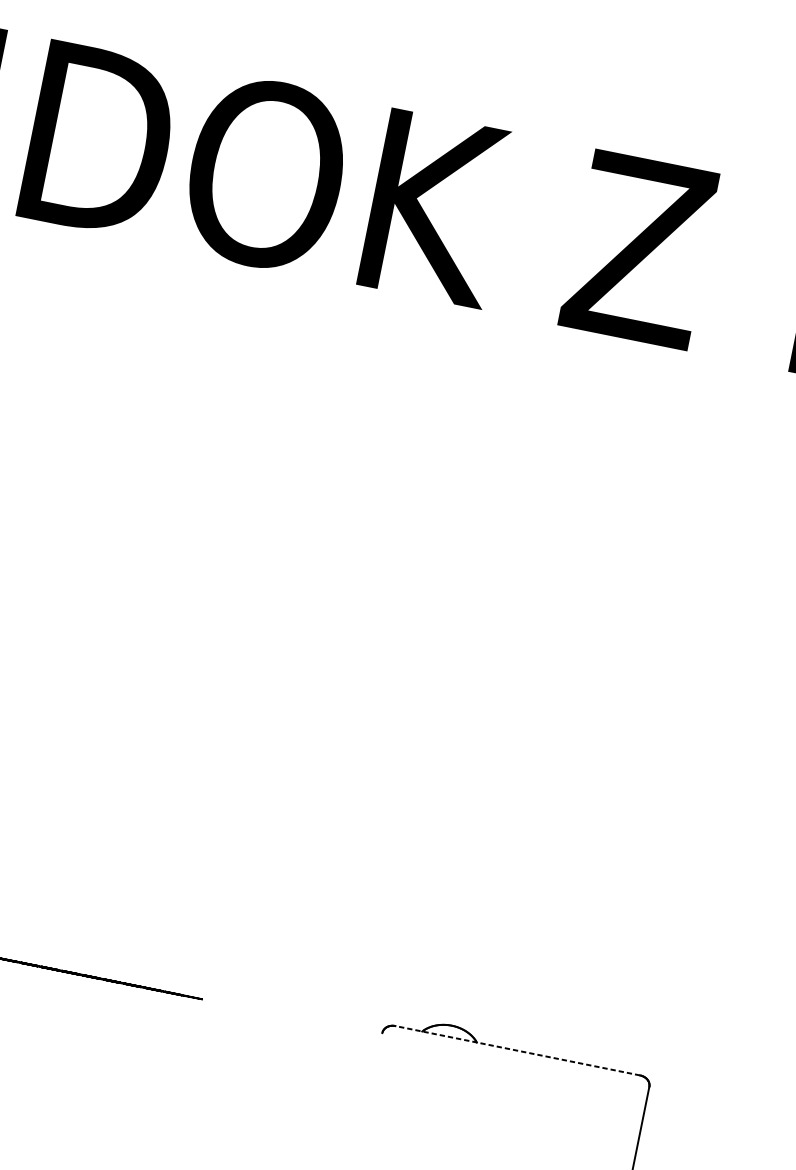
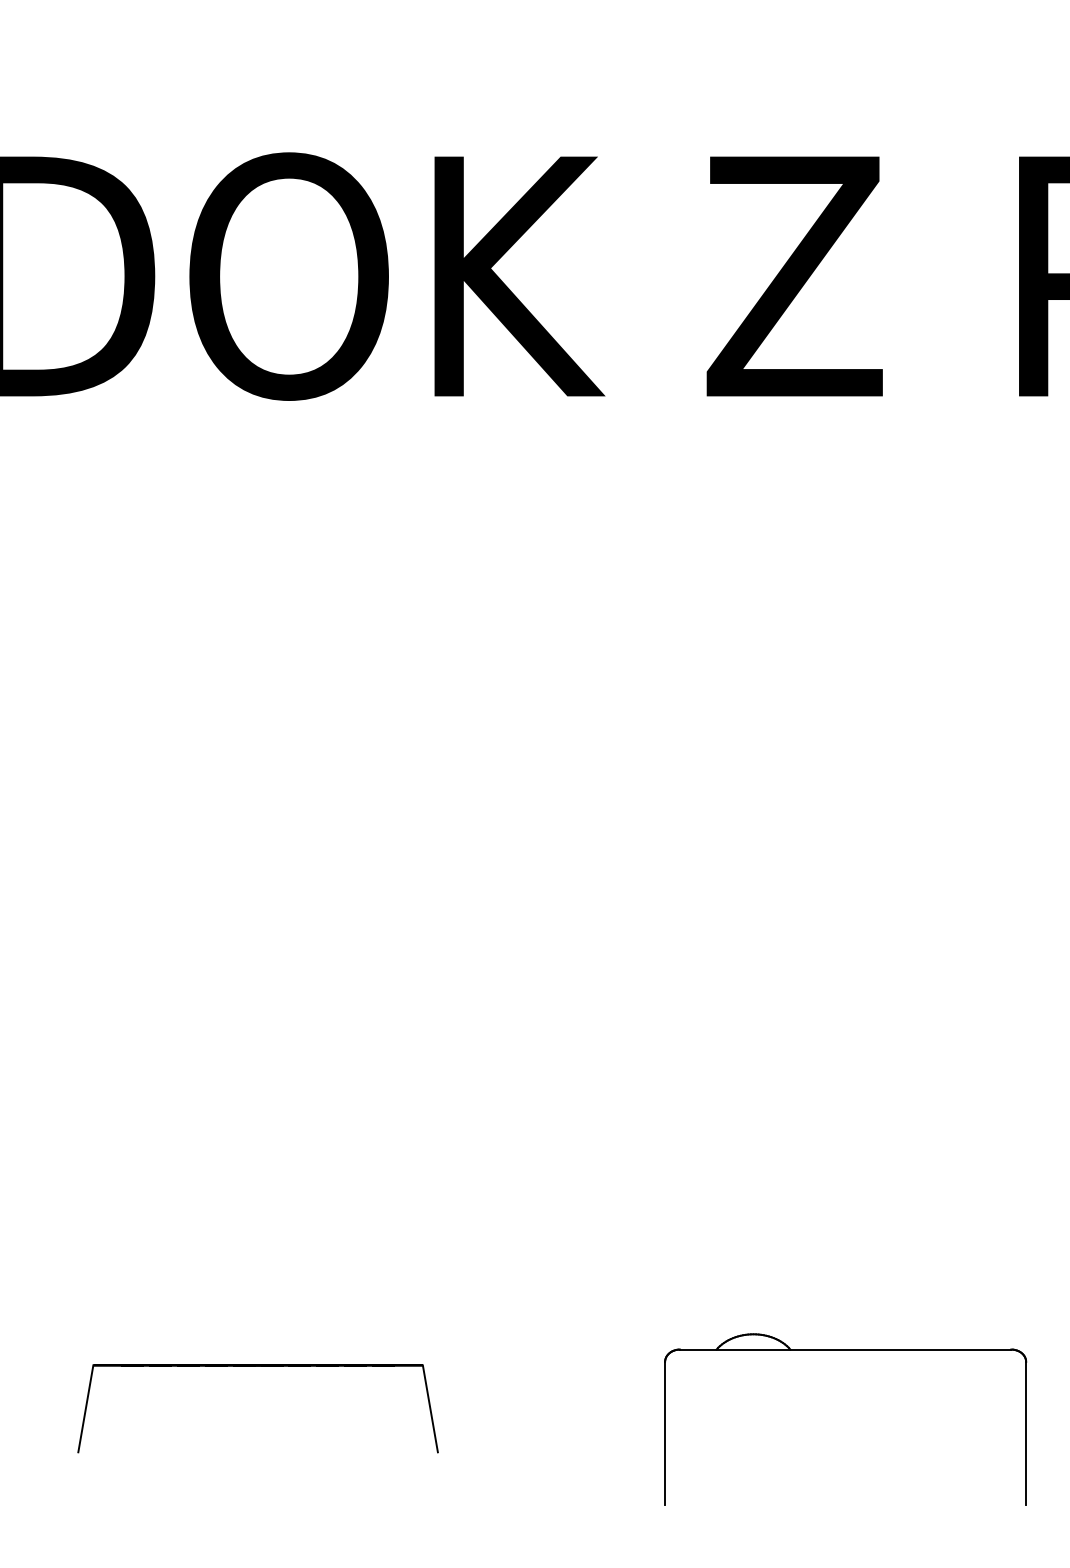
line: (201, 1032) -> (429, 1408), added
line: (517, 1050) -> (845, 1349), dashed -> solid
line: (372, 1085) -> (665, 1433), added

